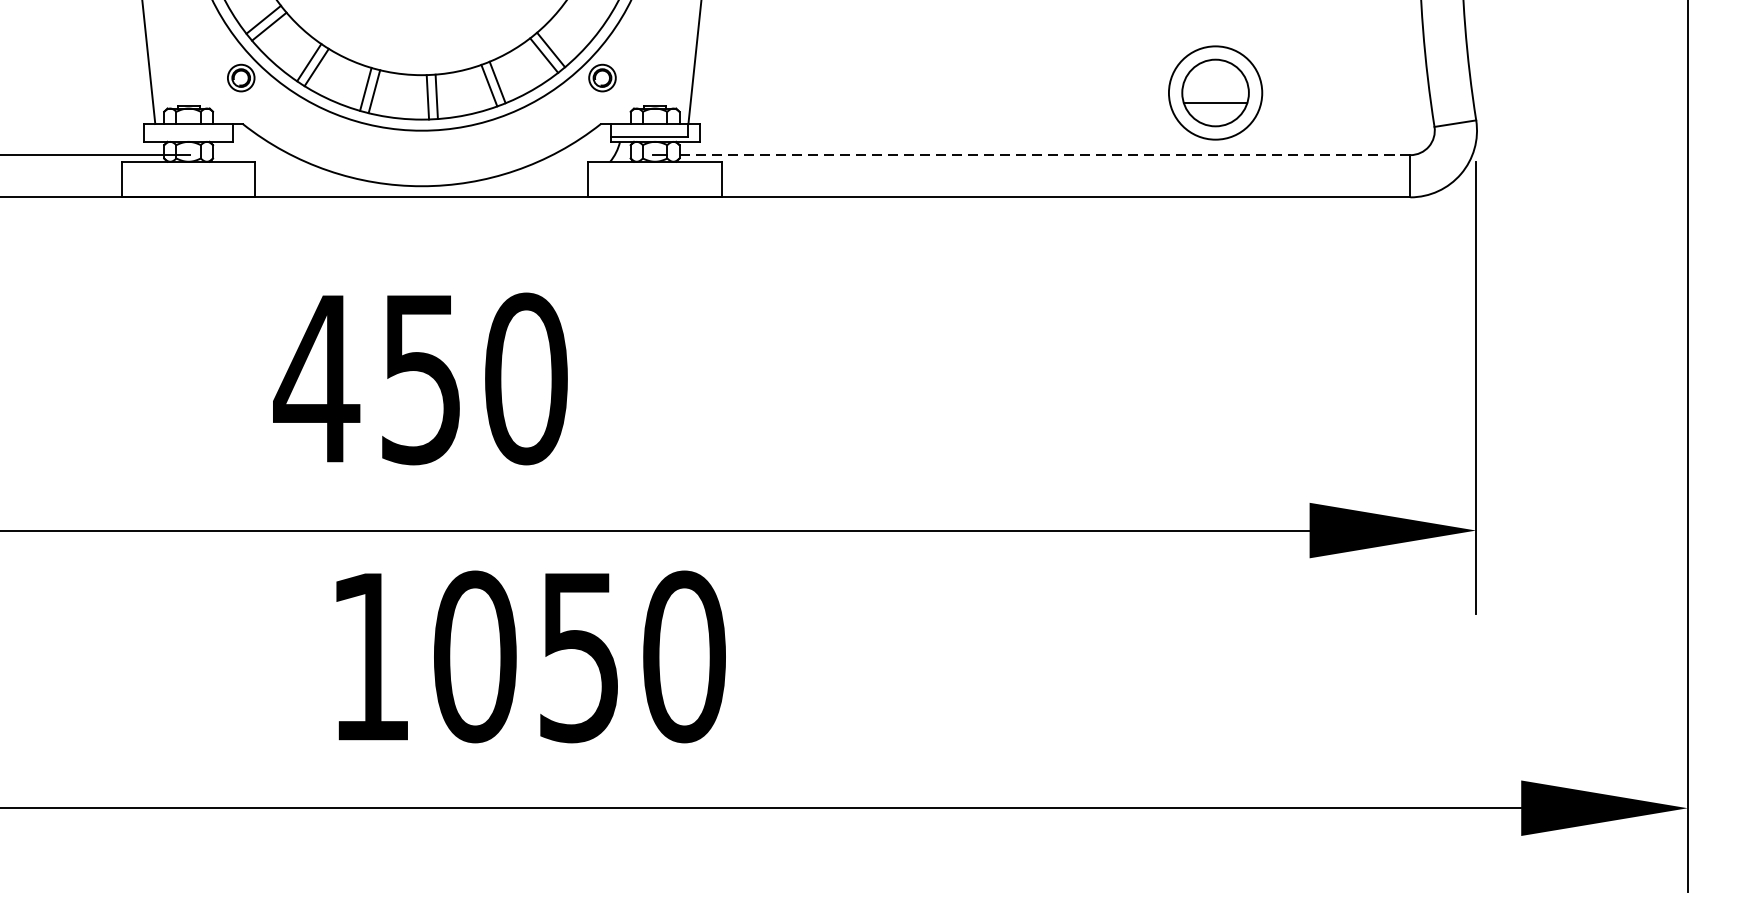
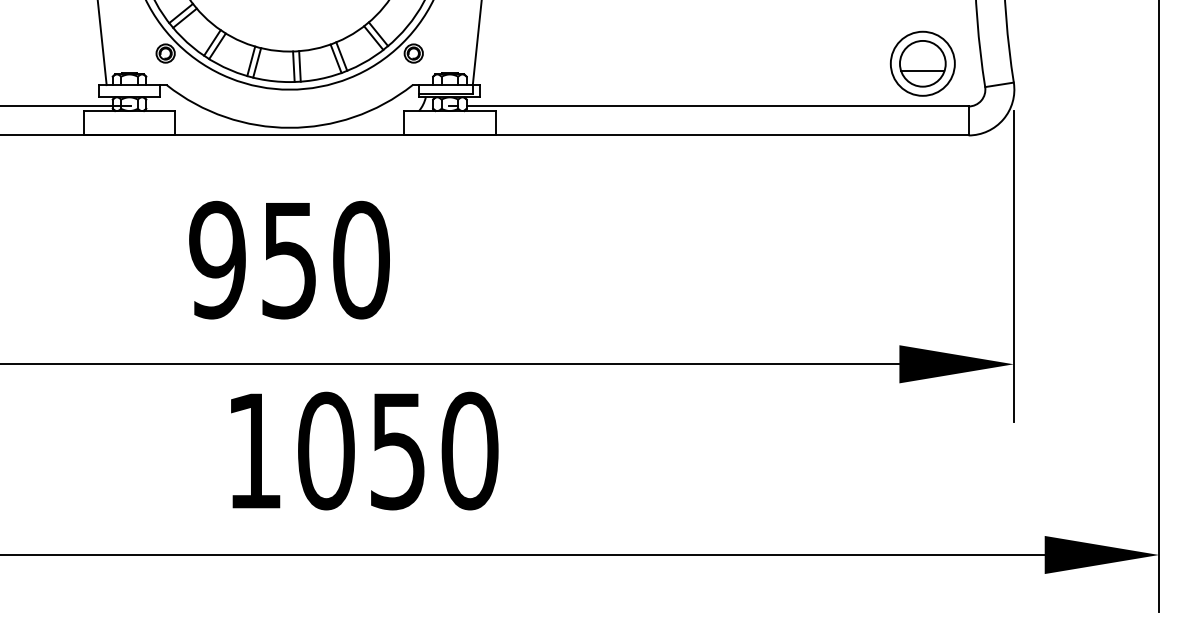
part: (1215, 92) -> (922, 63), moved
line: (1044, 155) -> (717, 106), dashed -> solid
text: (316, 377) -> (217, 259), 450 -> 950

